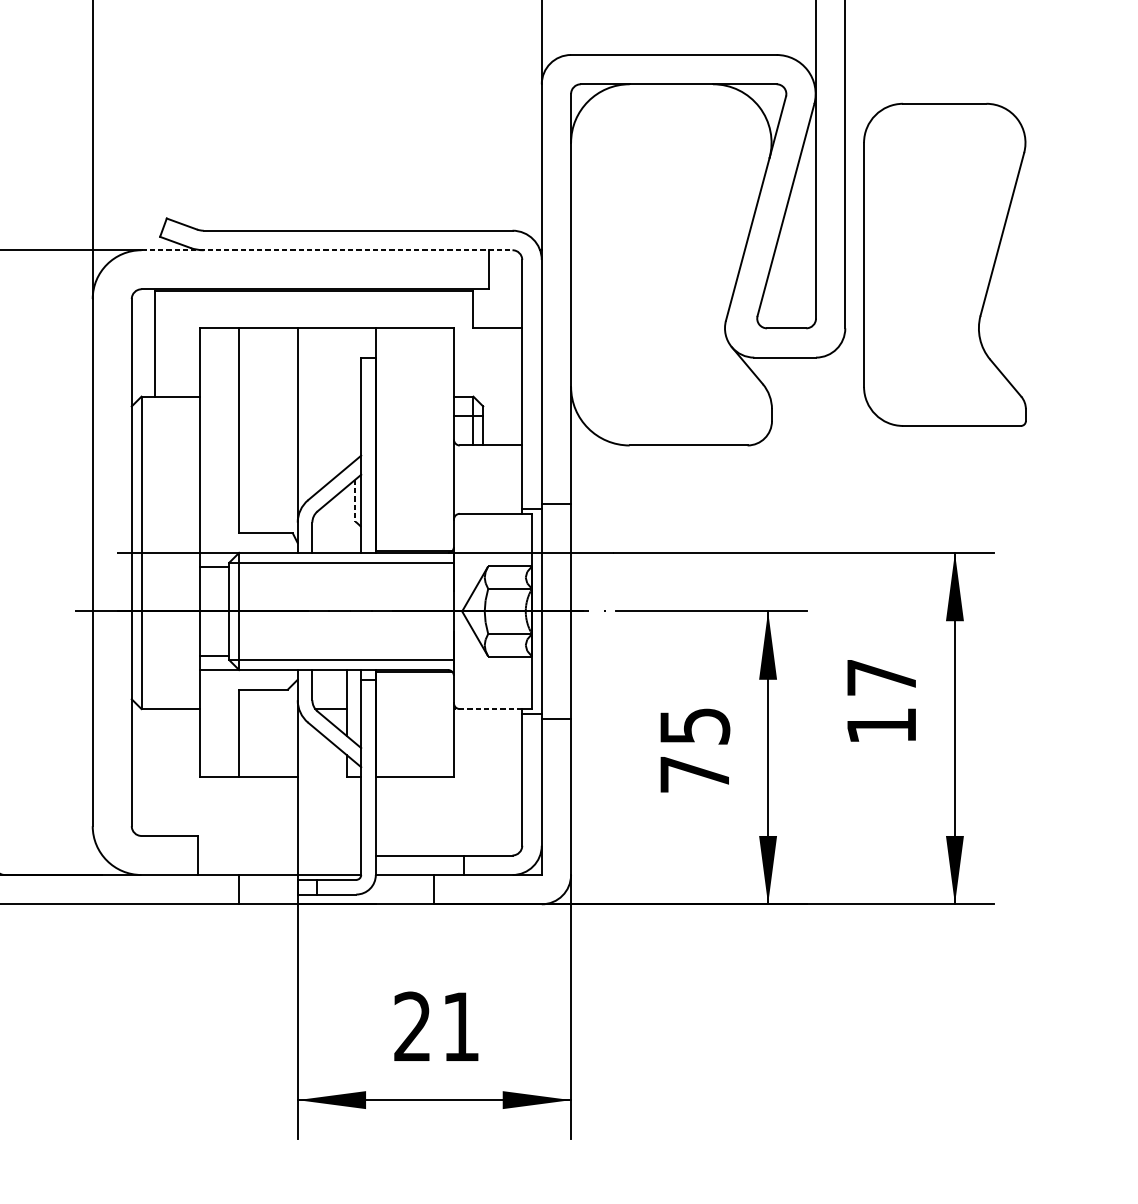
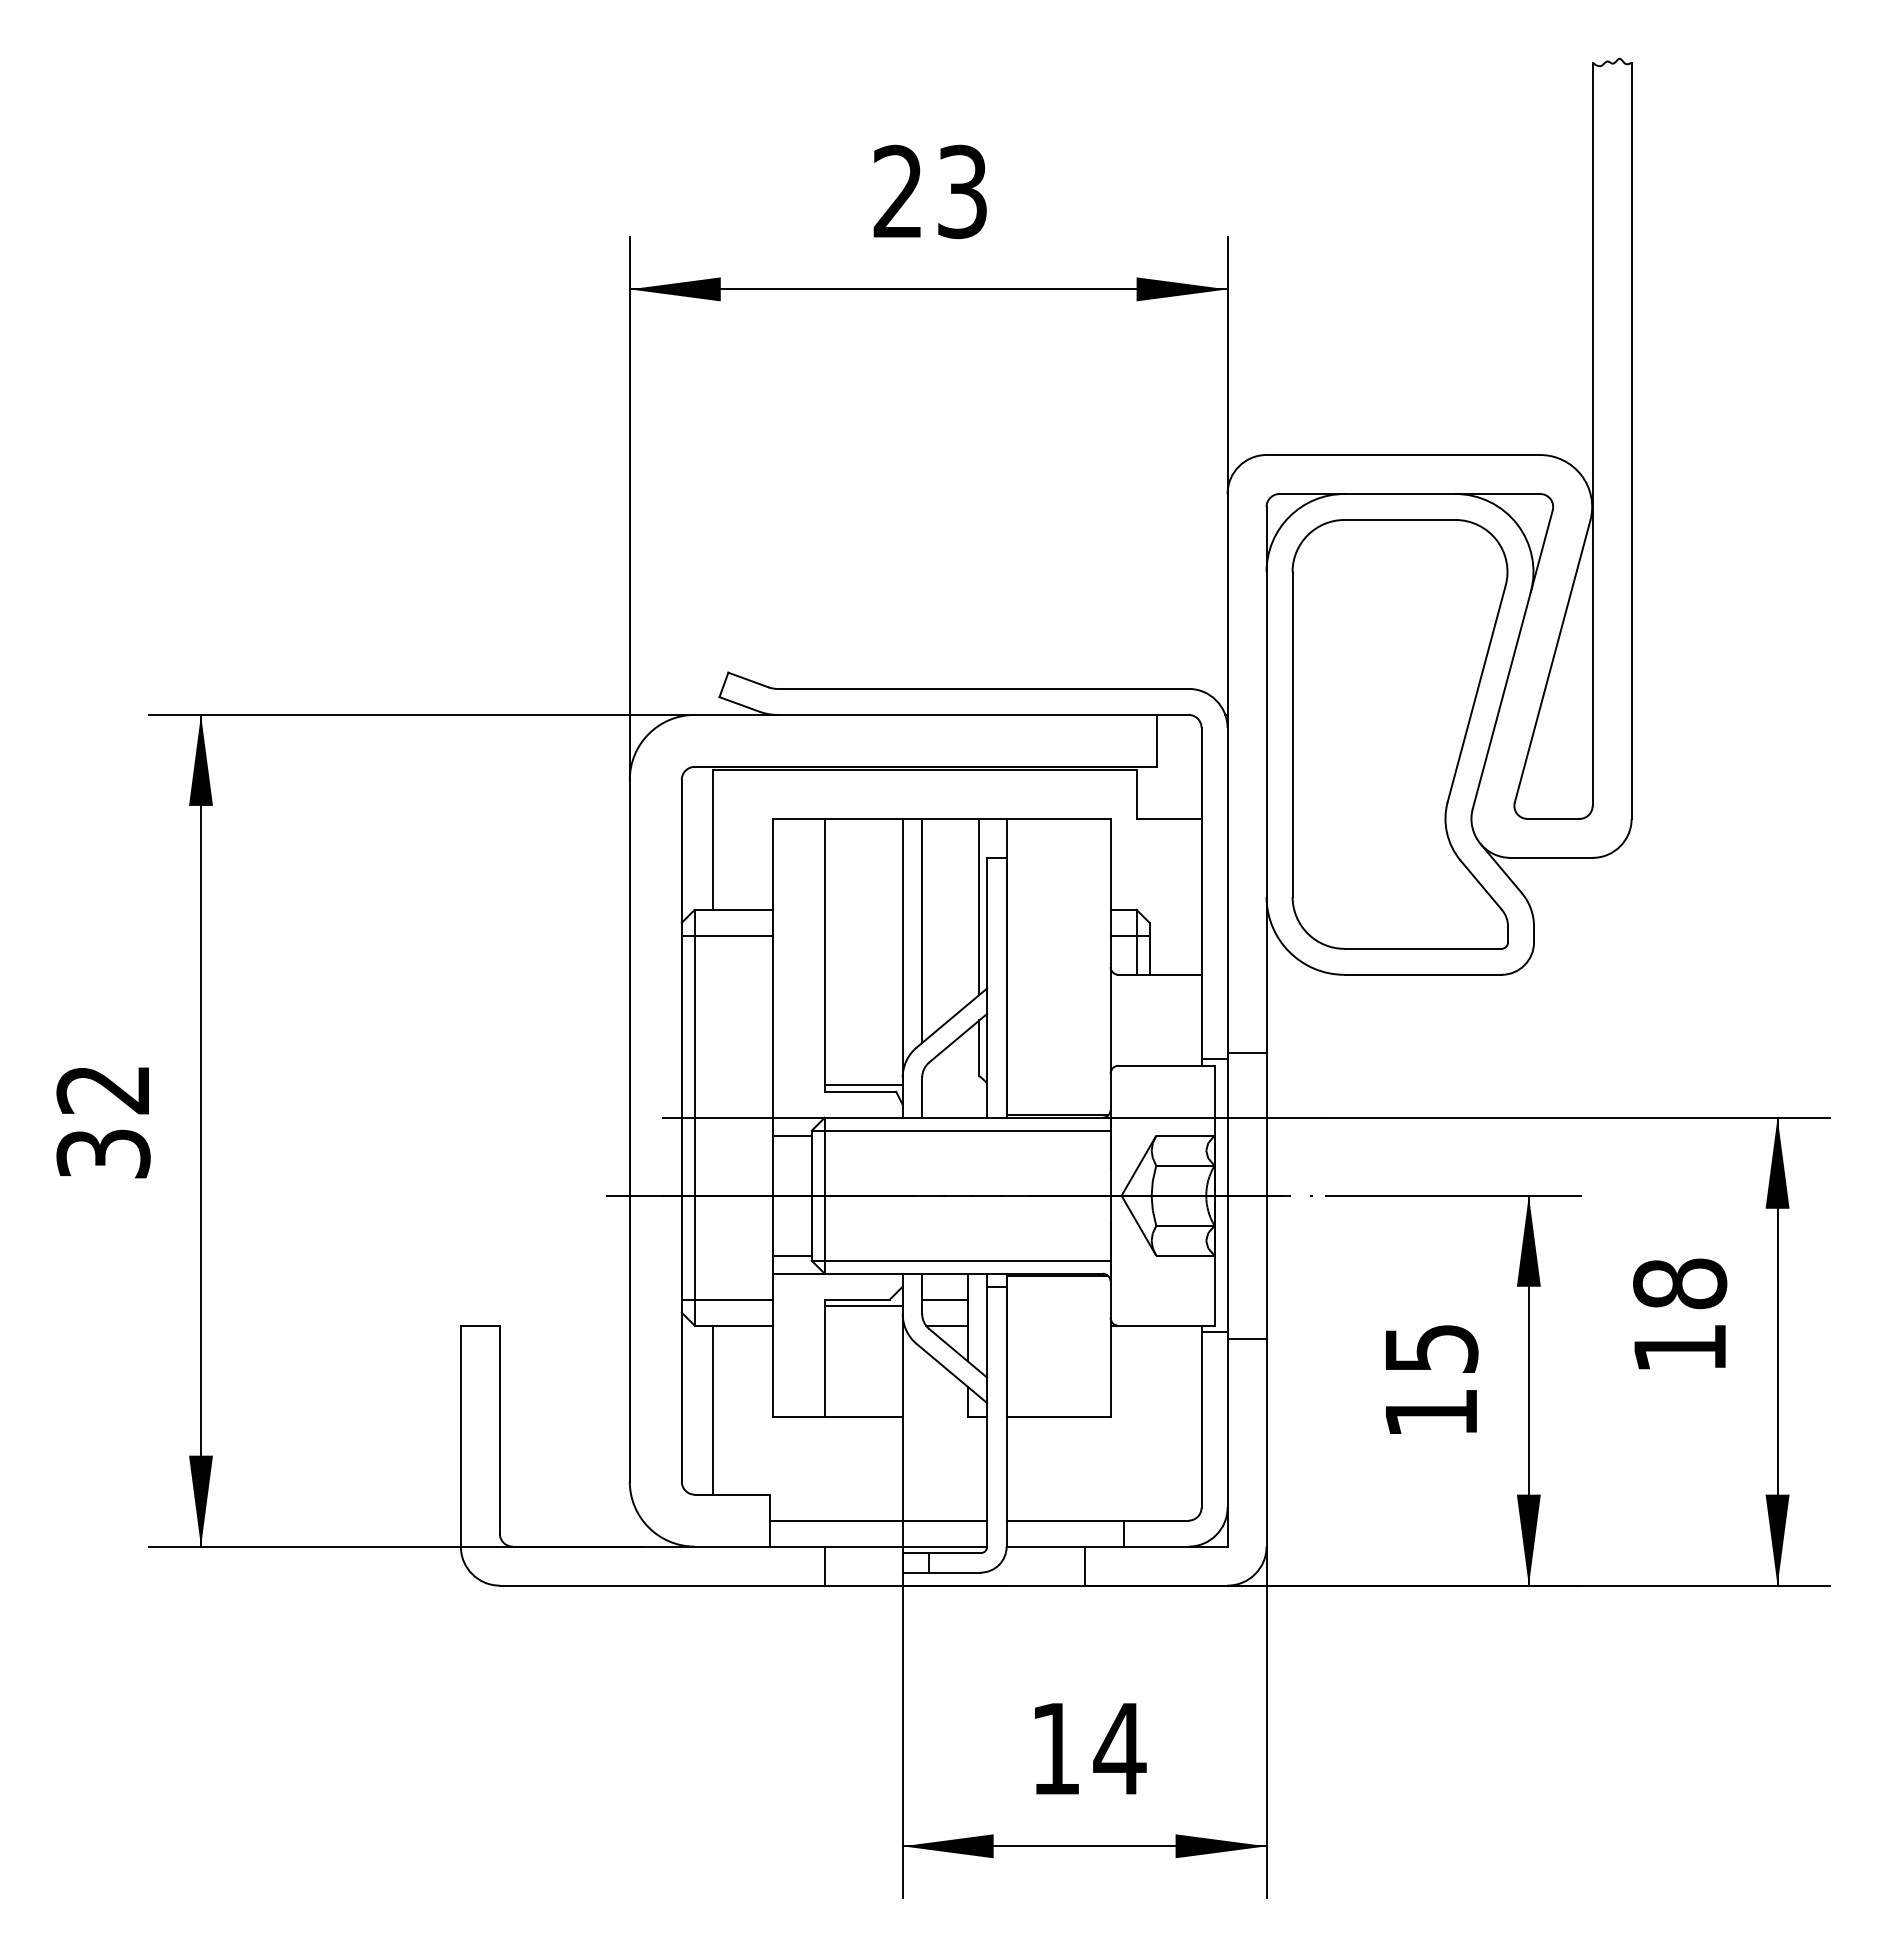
line: (326, 249) -> (941, 714), dashed -> solid
part: (944, 264) -> (1399, 734), moved
line: (355, 394) -> (979, 906), added
line: (312, 412) -> (922, 930), added
line: (165, 415) -> (726, 935), added
line: (355, 500) -> (979, 1048), dashed -> solid
line: (268, 528) -> (863, 1085), added
text: (882, 677) -> (1680, 1283), 17 -> 18
line: (165, 689) -> (726, 1299), added
line: (329, 689) -> (944, 1299), added
line: (268, 694) -> (863, 1306), added
line: (487, 708) -> (1155, 1325), dashed -> solid
line: (154, 772) -> (712, 1409), added
text: (694, 774) -> (1431, 1412), 75 -> 15
line: (279, 855) -> (878, 1520), added
text: (437, 1025) -> (1088, 1747), 21 -> 14

